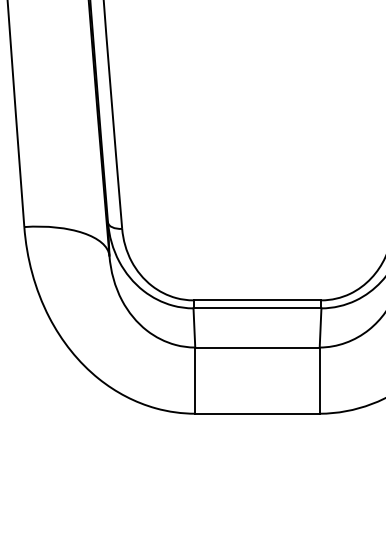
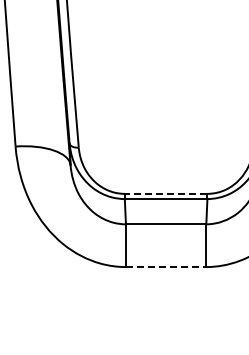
line: (256, 299) -> (165, 193), solid -> dashed
line: (258, 414) -> (166, 267), solid -> dashed

